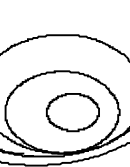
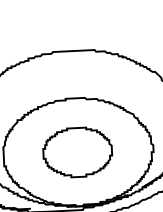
part: (72, 112) -> (77, 152), moved

